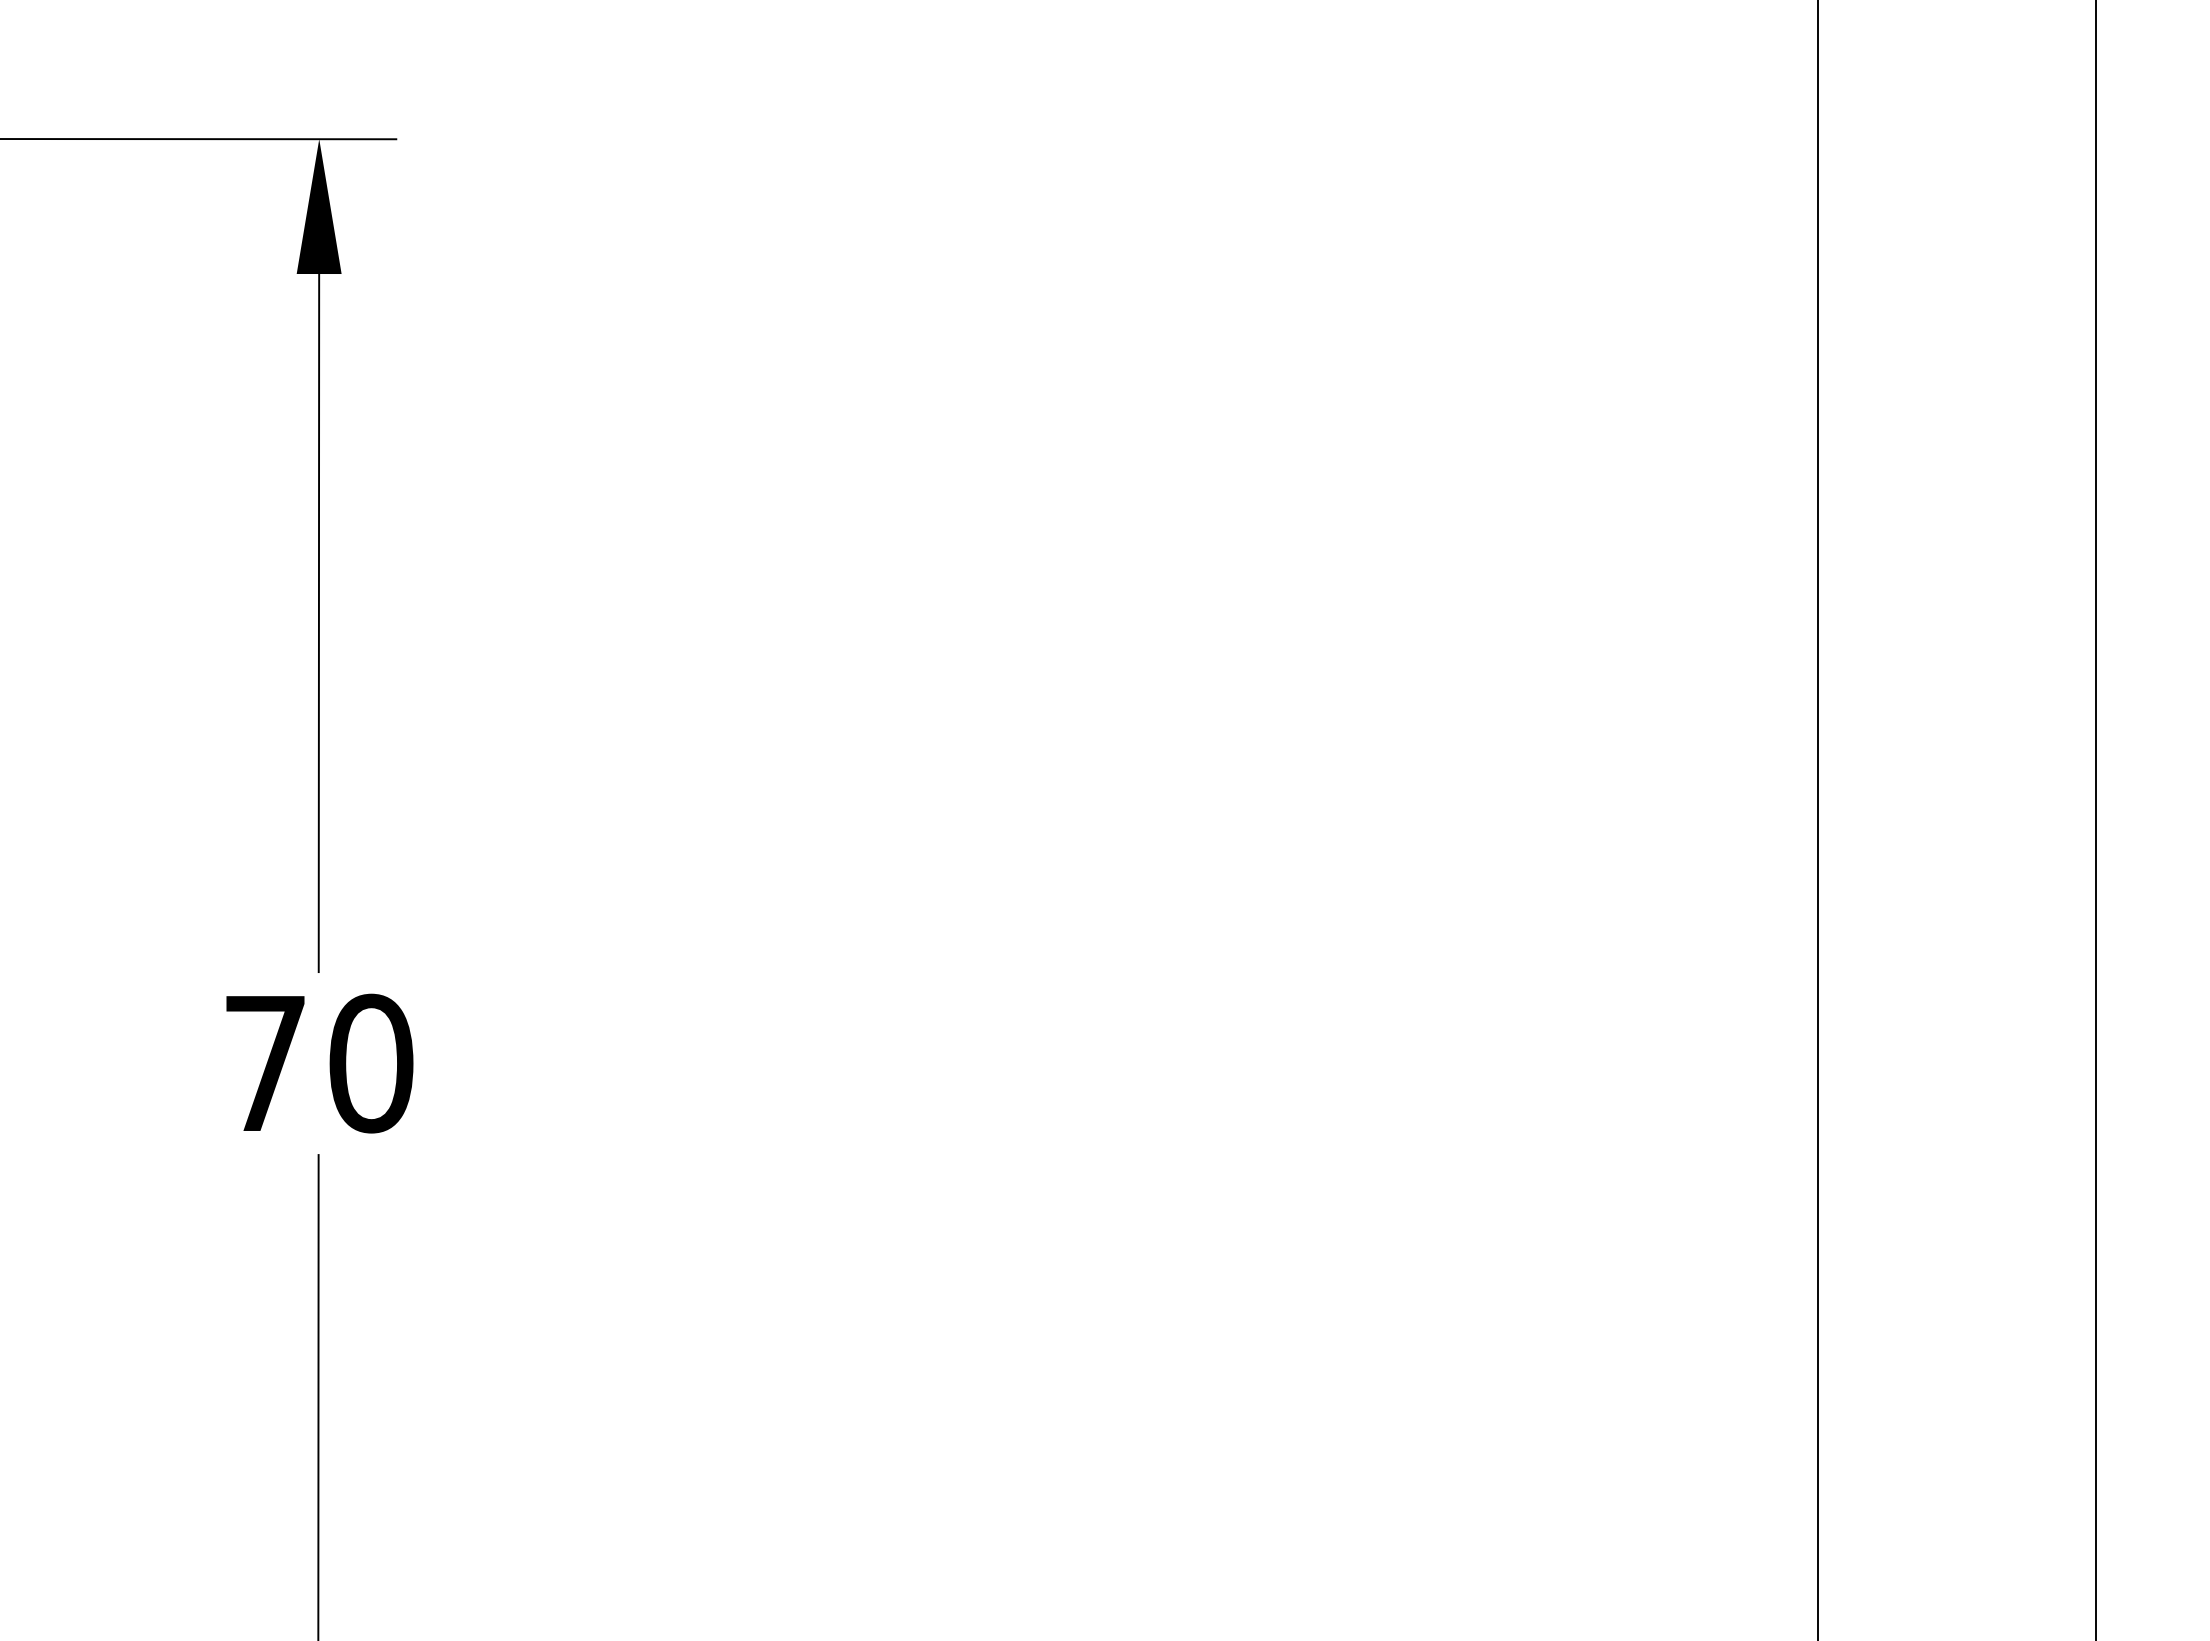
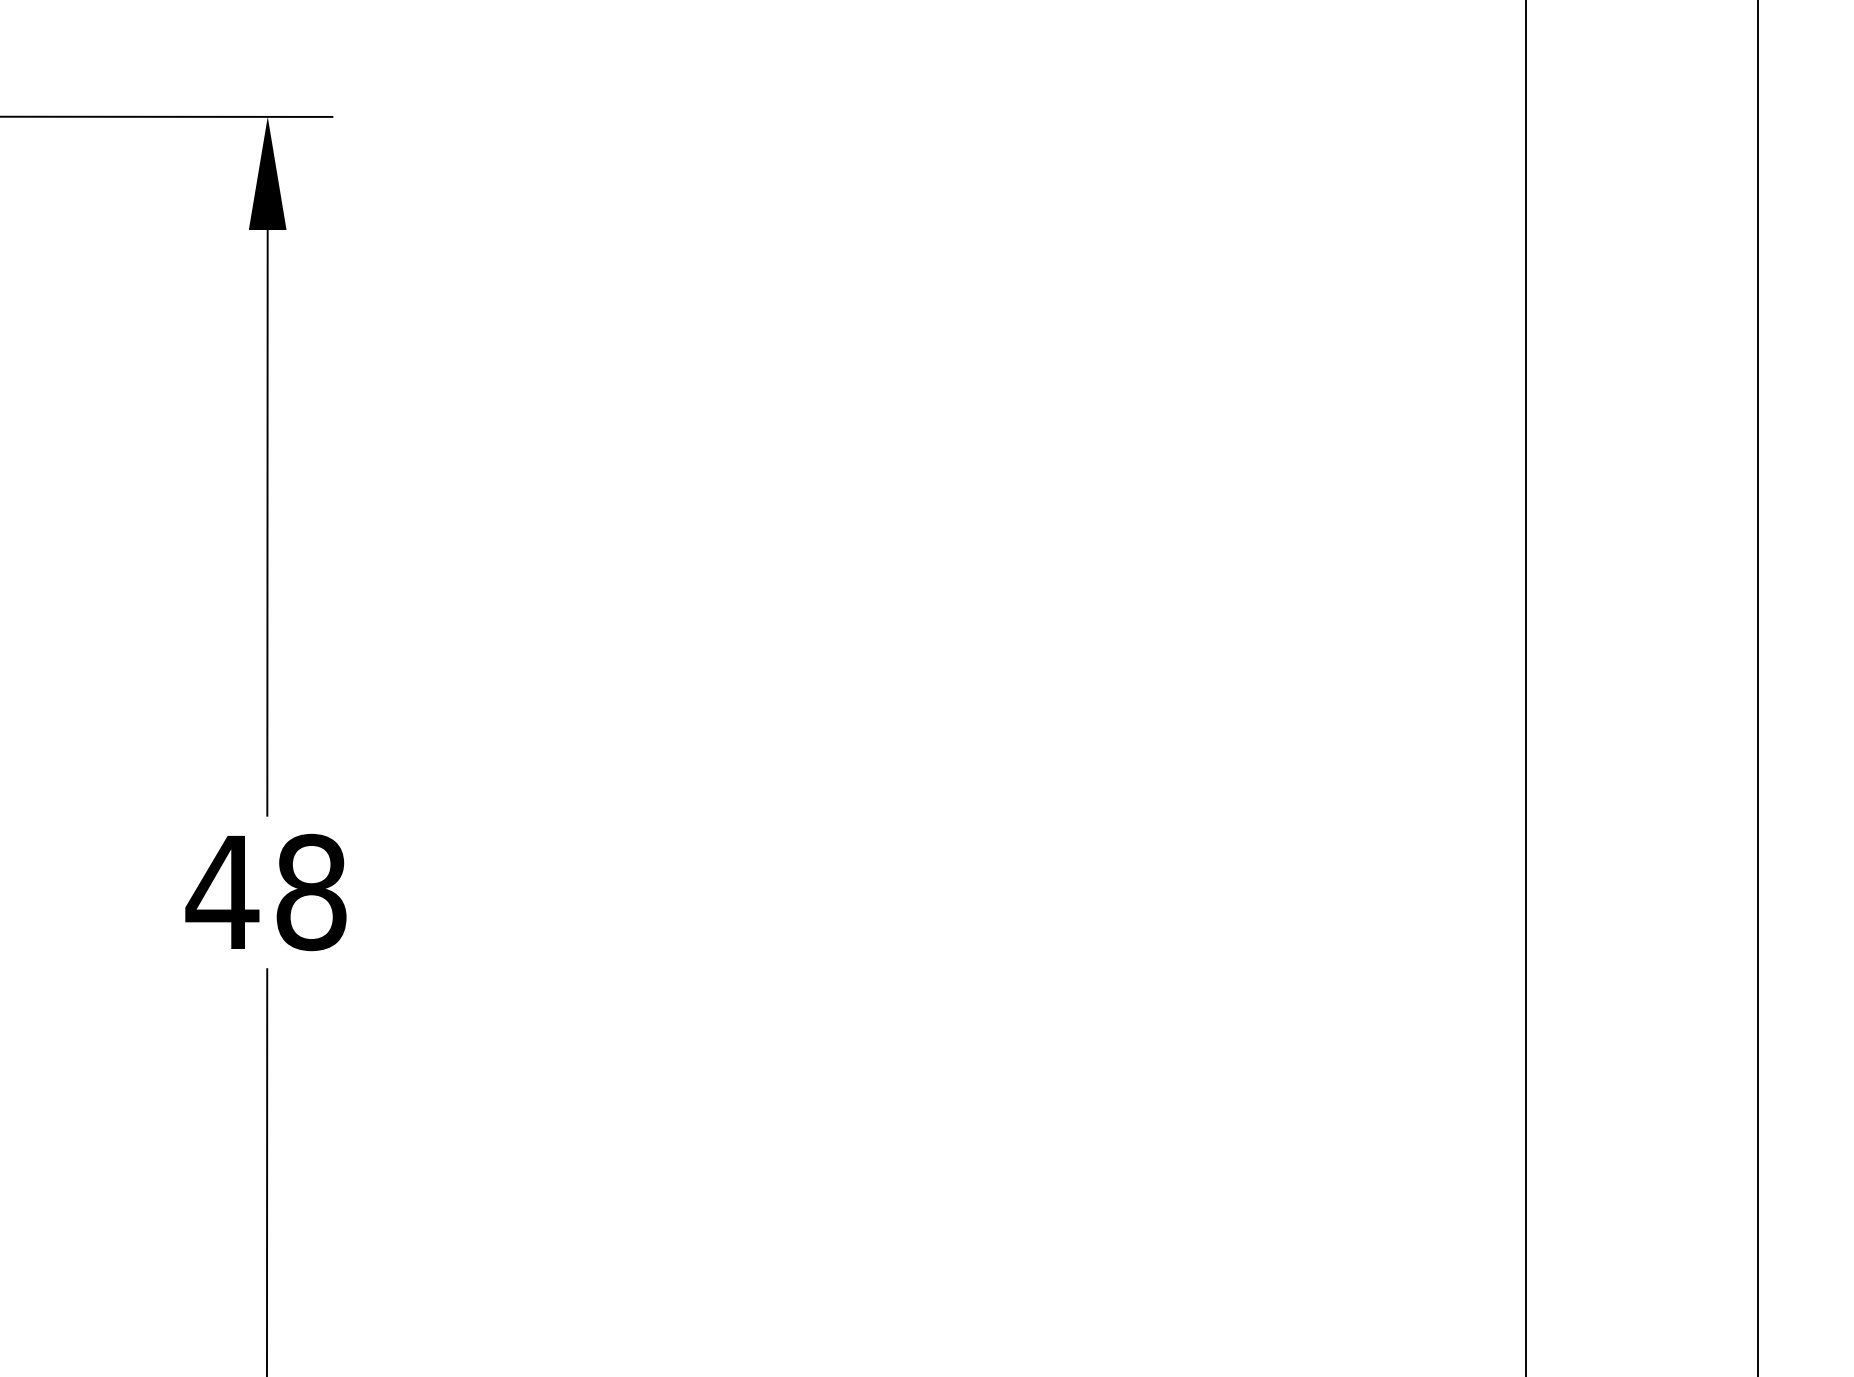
text: (317, 1063) -> (266, 892), 70 -> 48

